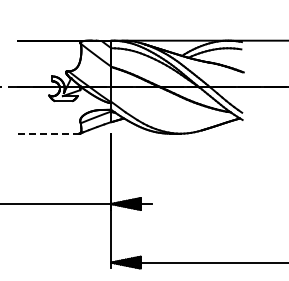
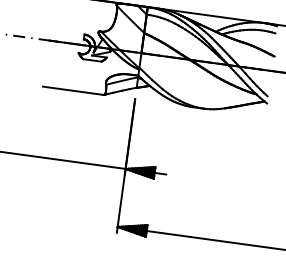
line: (49, 133) -> (73, 90), dashed -> solid

